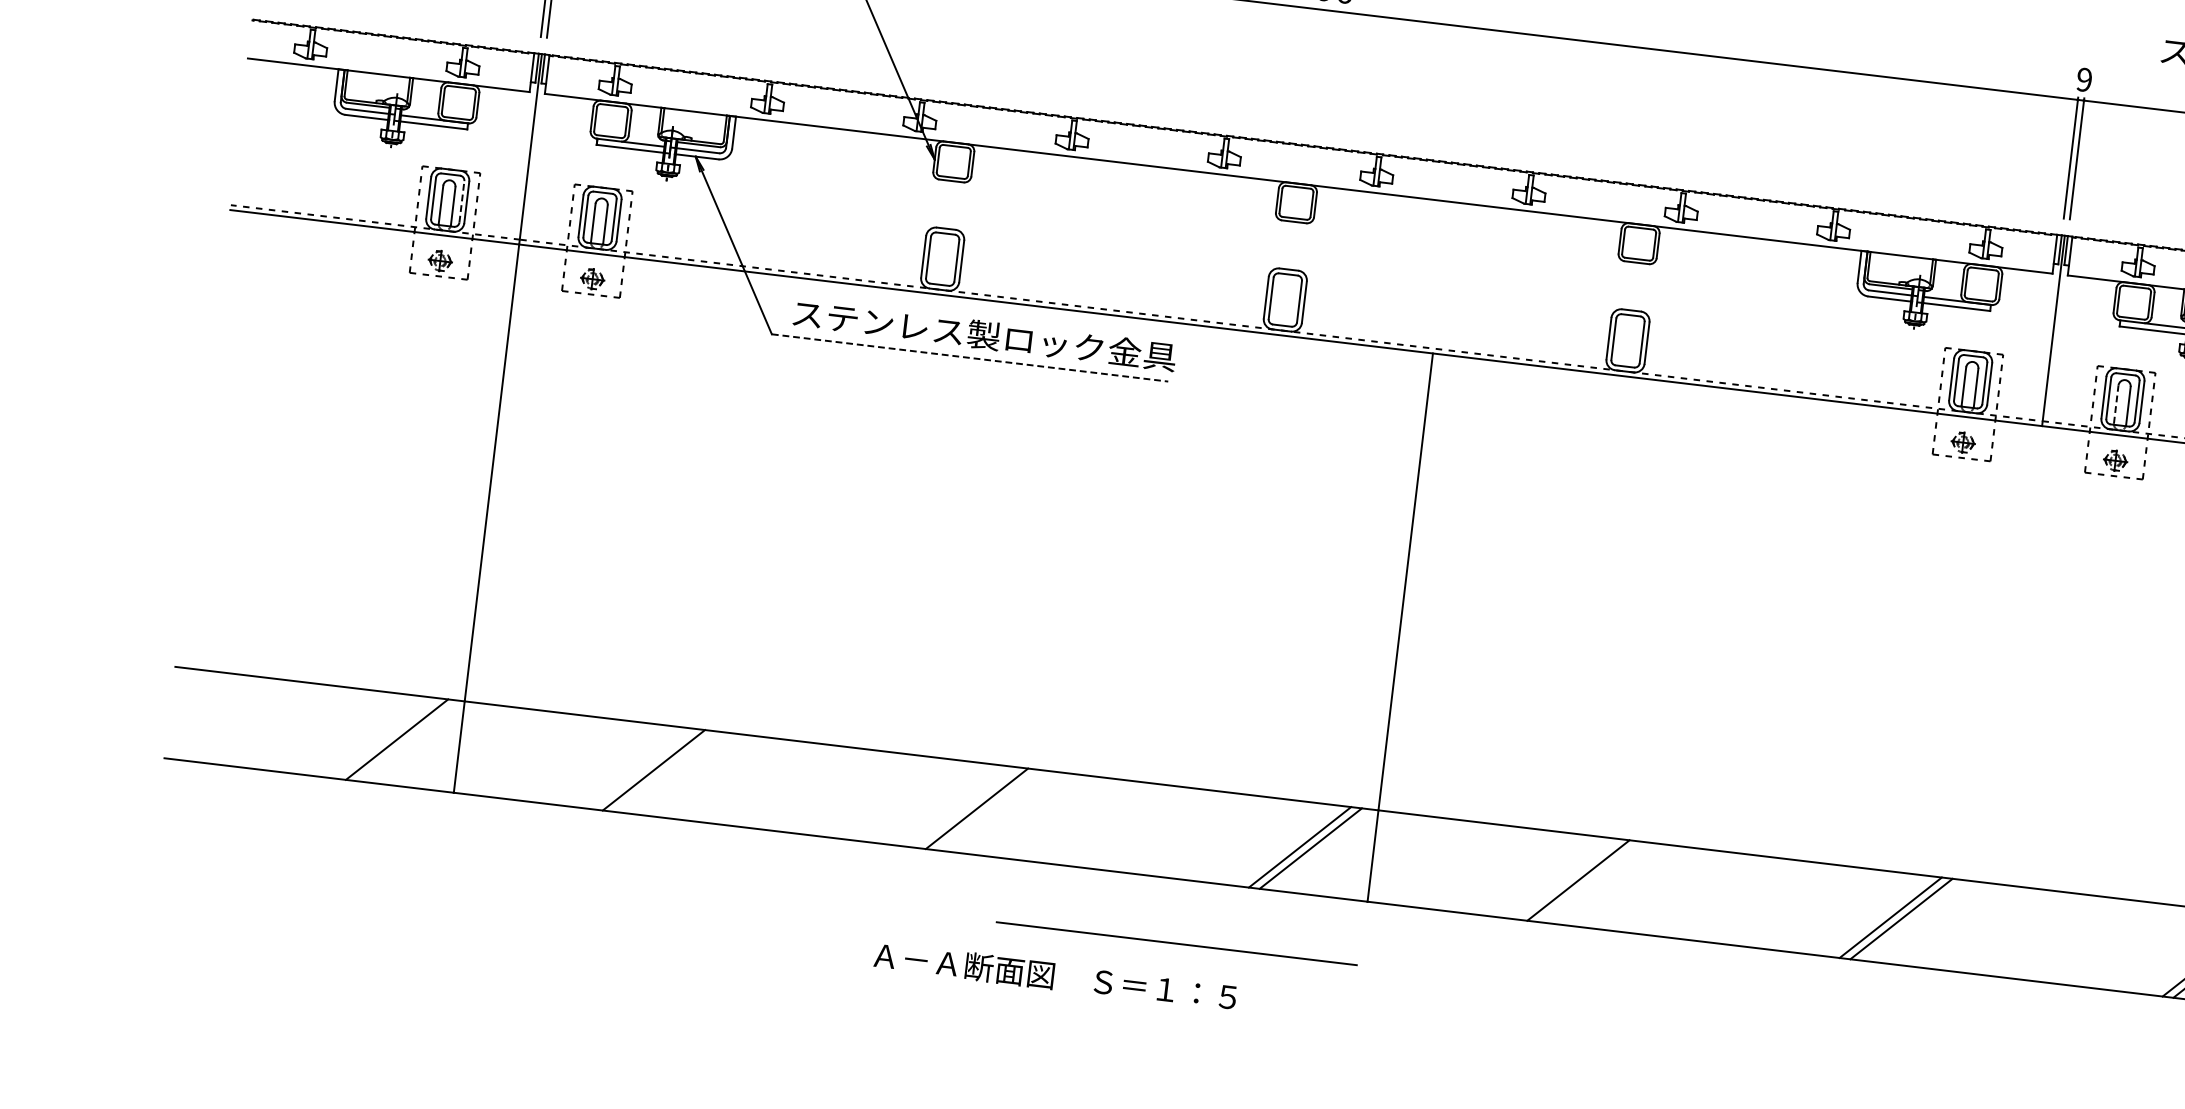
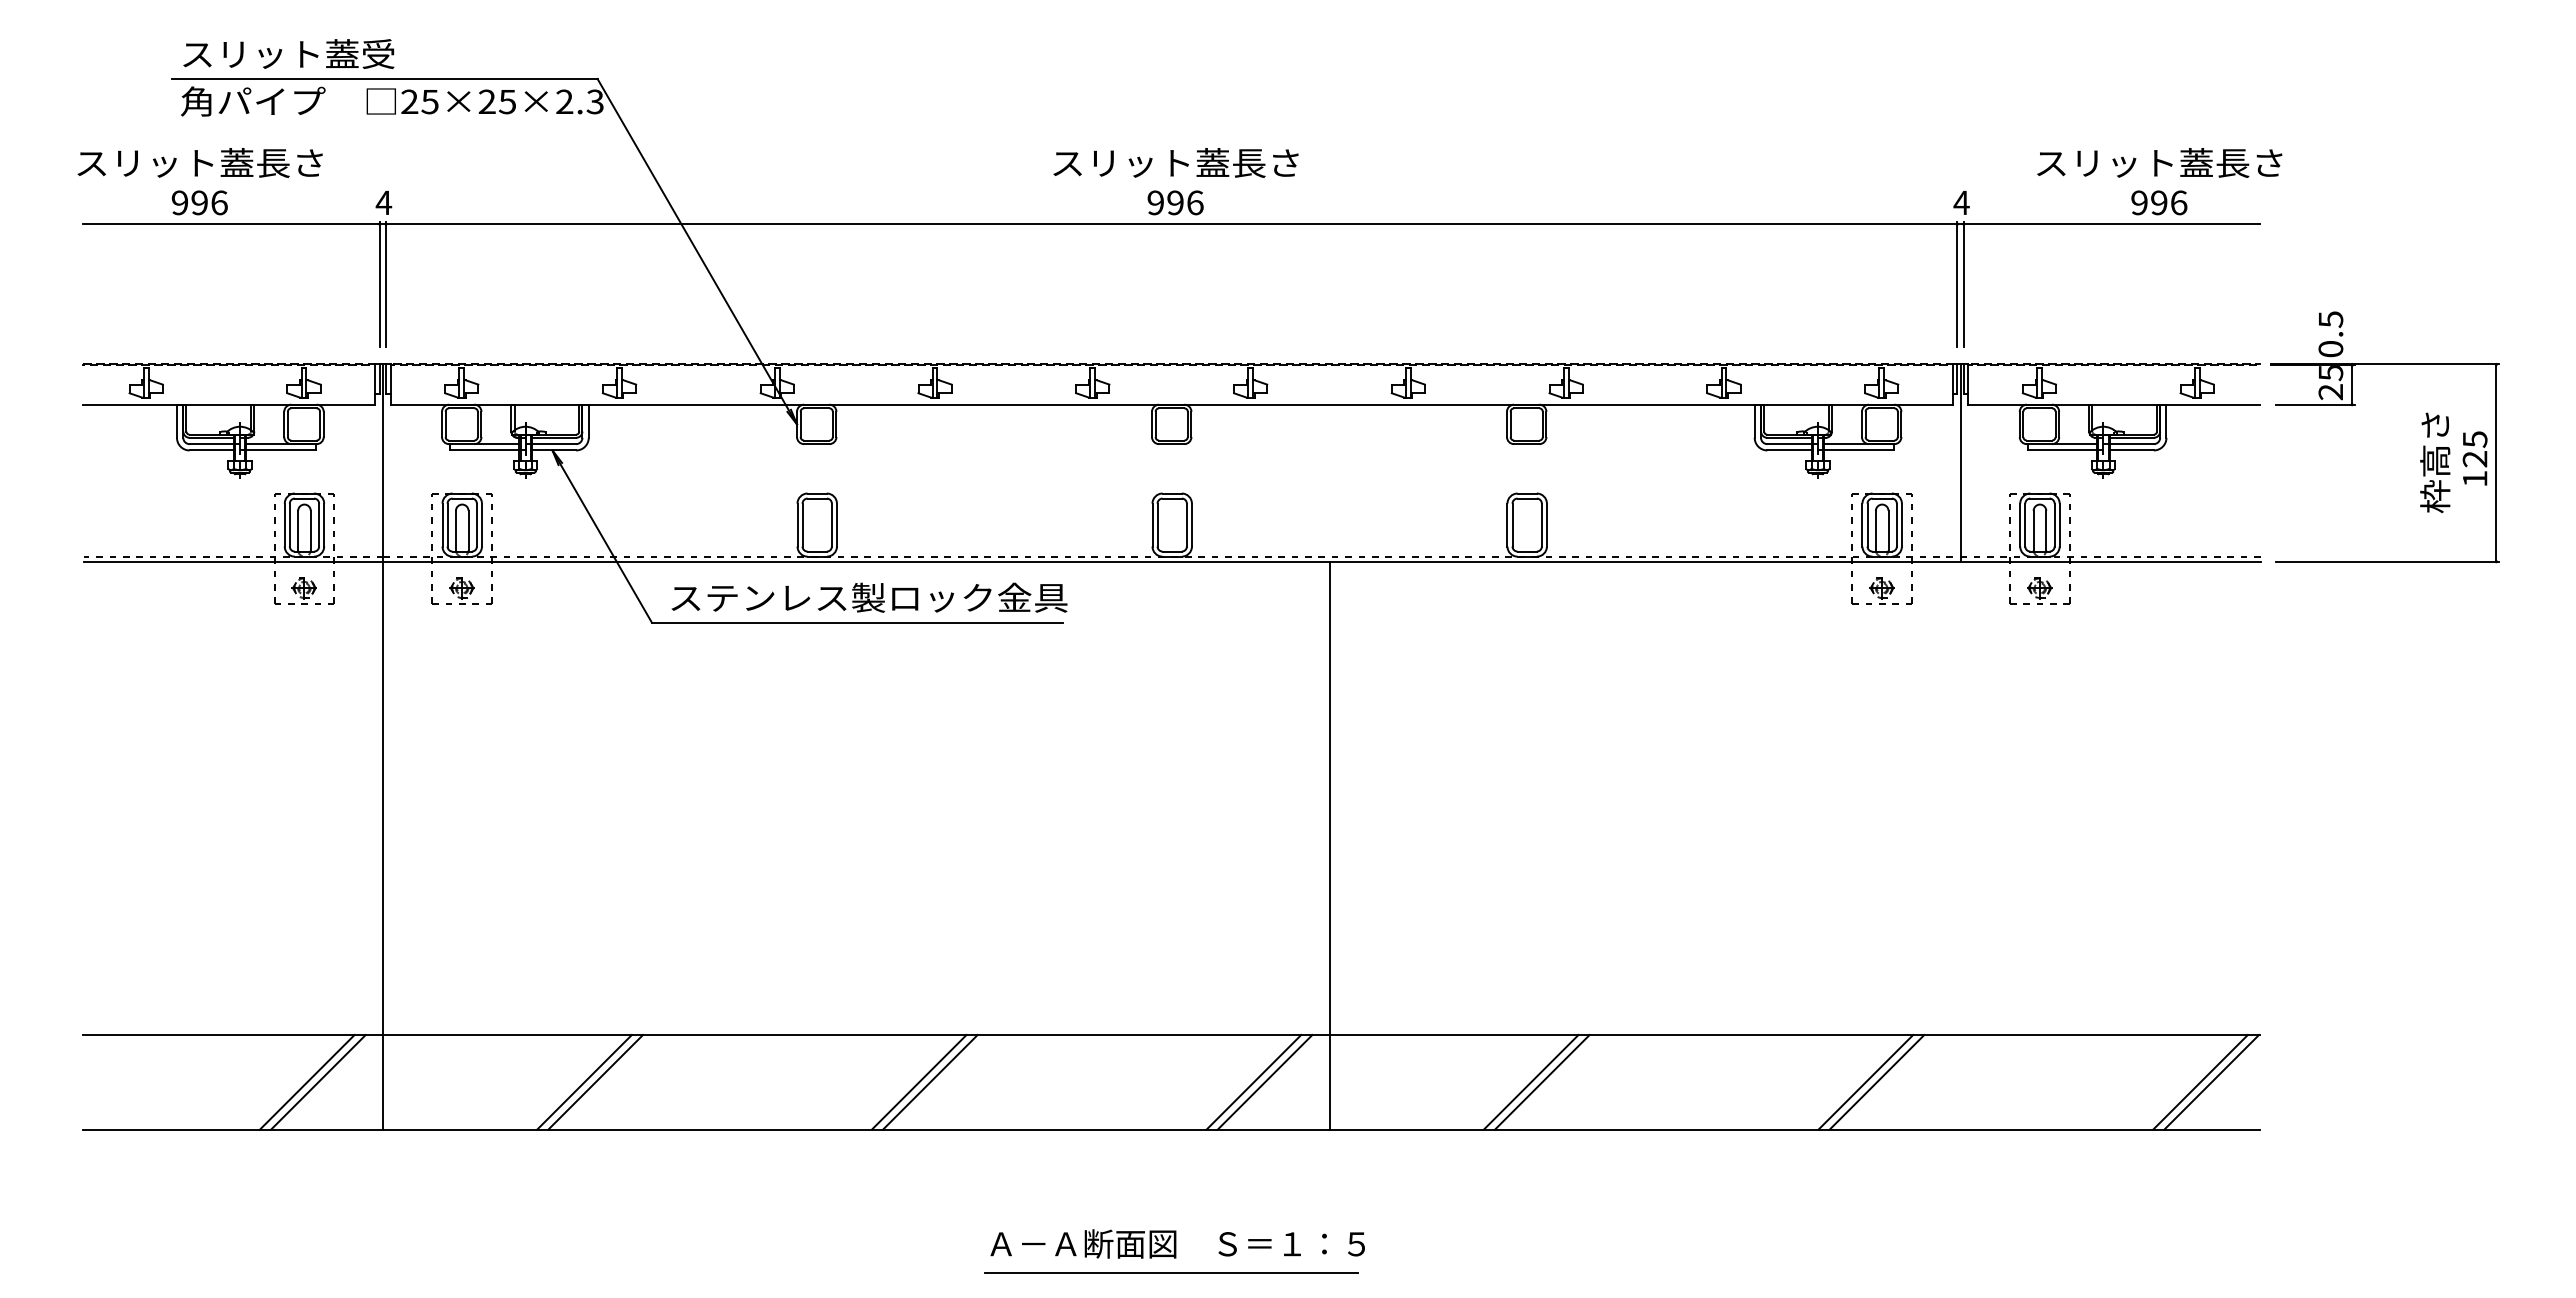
text: (2084, 79) -> (1961, 202), 9 -> 4
line: (462, 201) -> (319, 524), dashed -> solid
line: (970, 357) -> (857, 622), dashed -> solid
line: (2116, 404) -> (2033, 530), dashed -> solid
line: (385, 738) -> (306, 1082), added
line: (664, 771) -> (595, 1082), added
line: (987, 810) -> (930, 1082), added
line: (1567, 879) -> (1530, 1082), added
line: (1176, 943) -> (1171, 1272), moved
text: (1055, 975) -> (1177, 1243), moved

